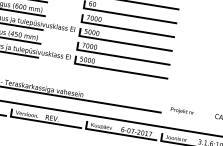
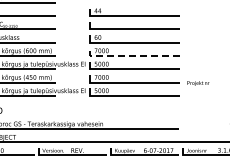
line: (123, 29) -> (130, 56), solid -> dashed
text: (182, 111) -> (198, 83), moved

